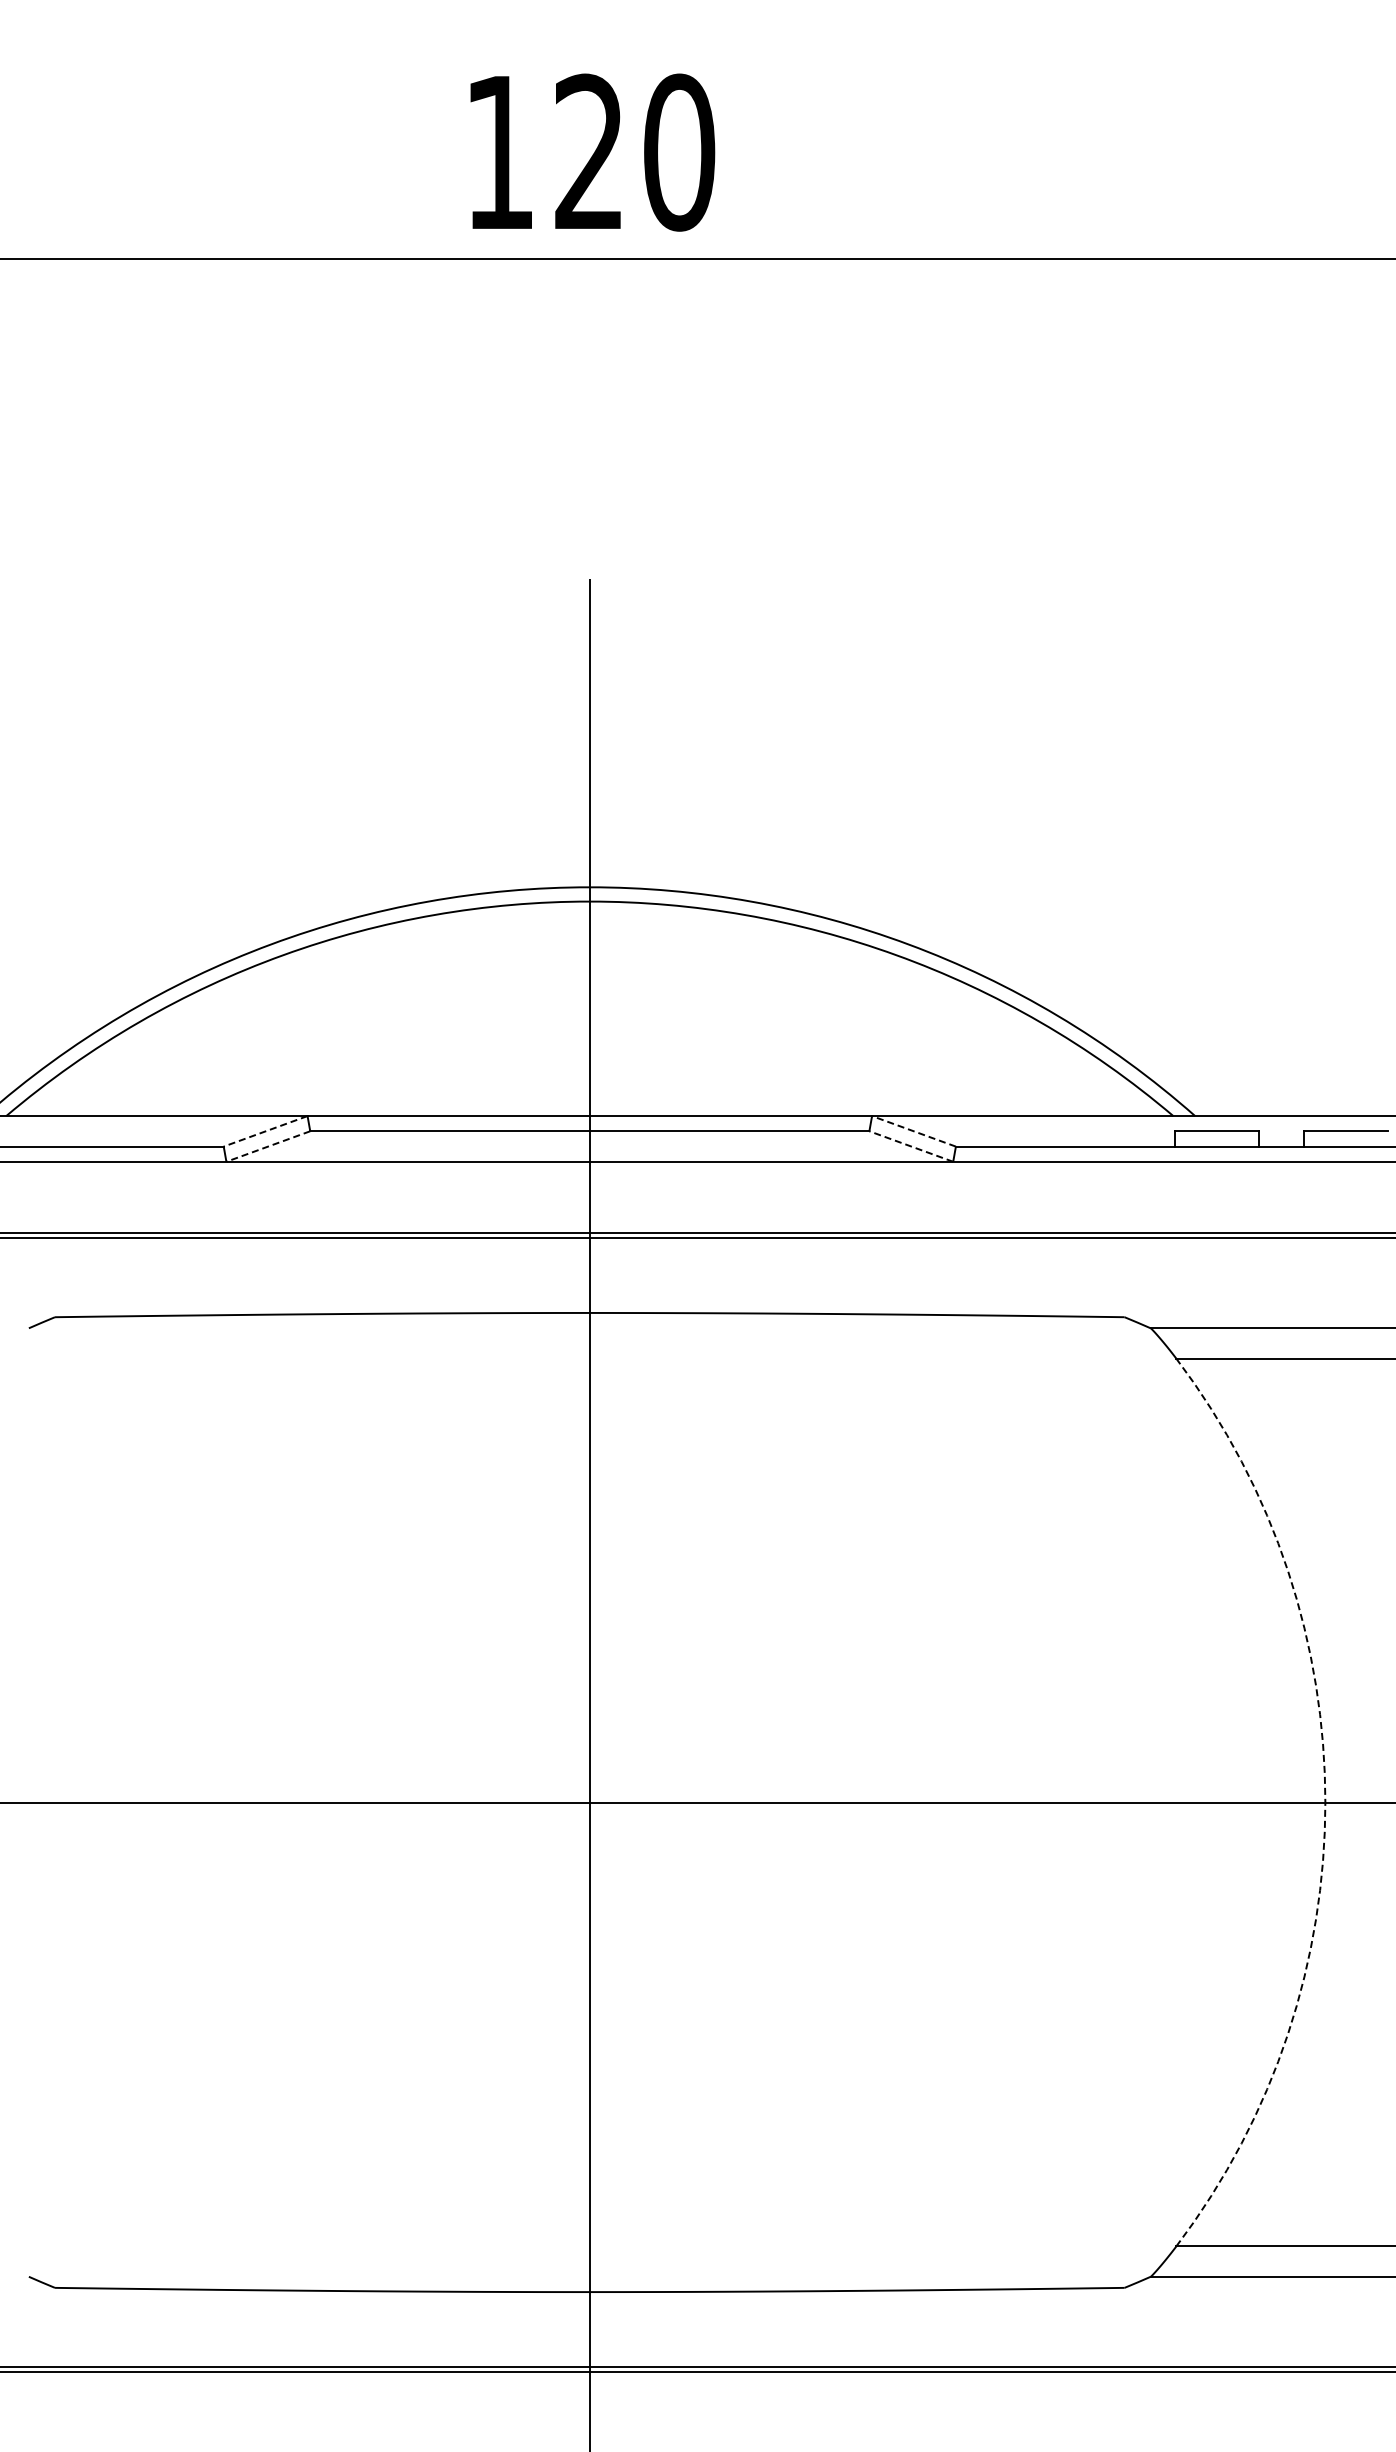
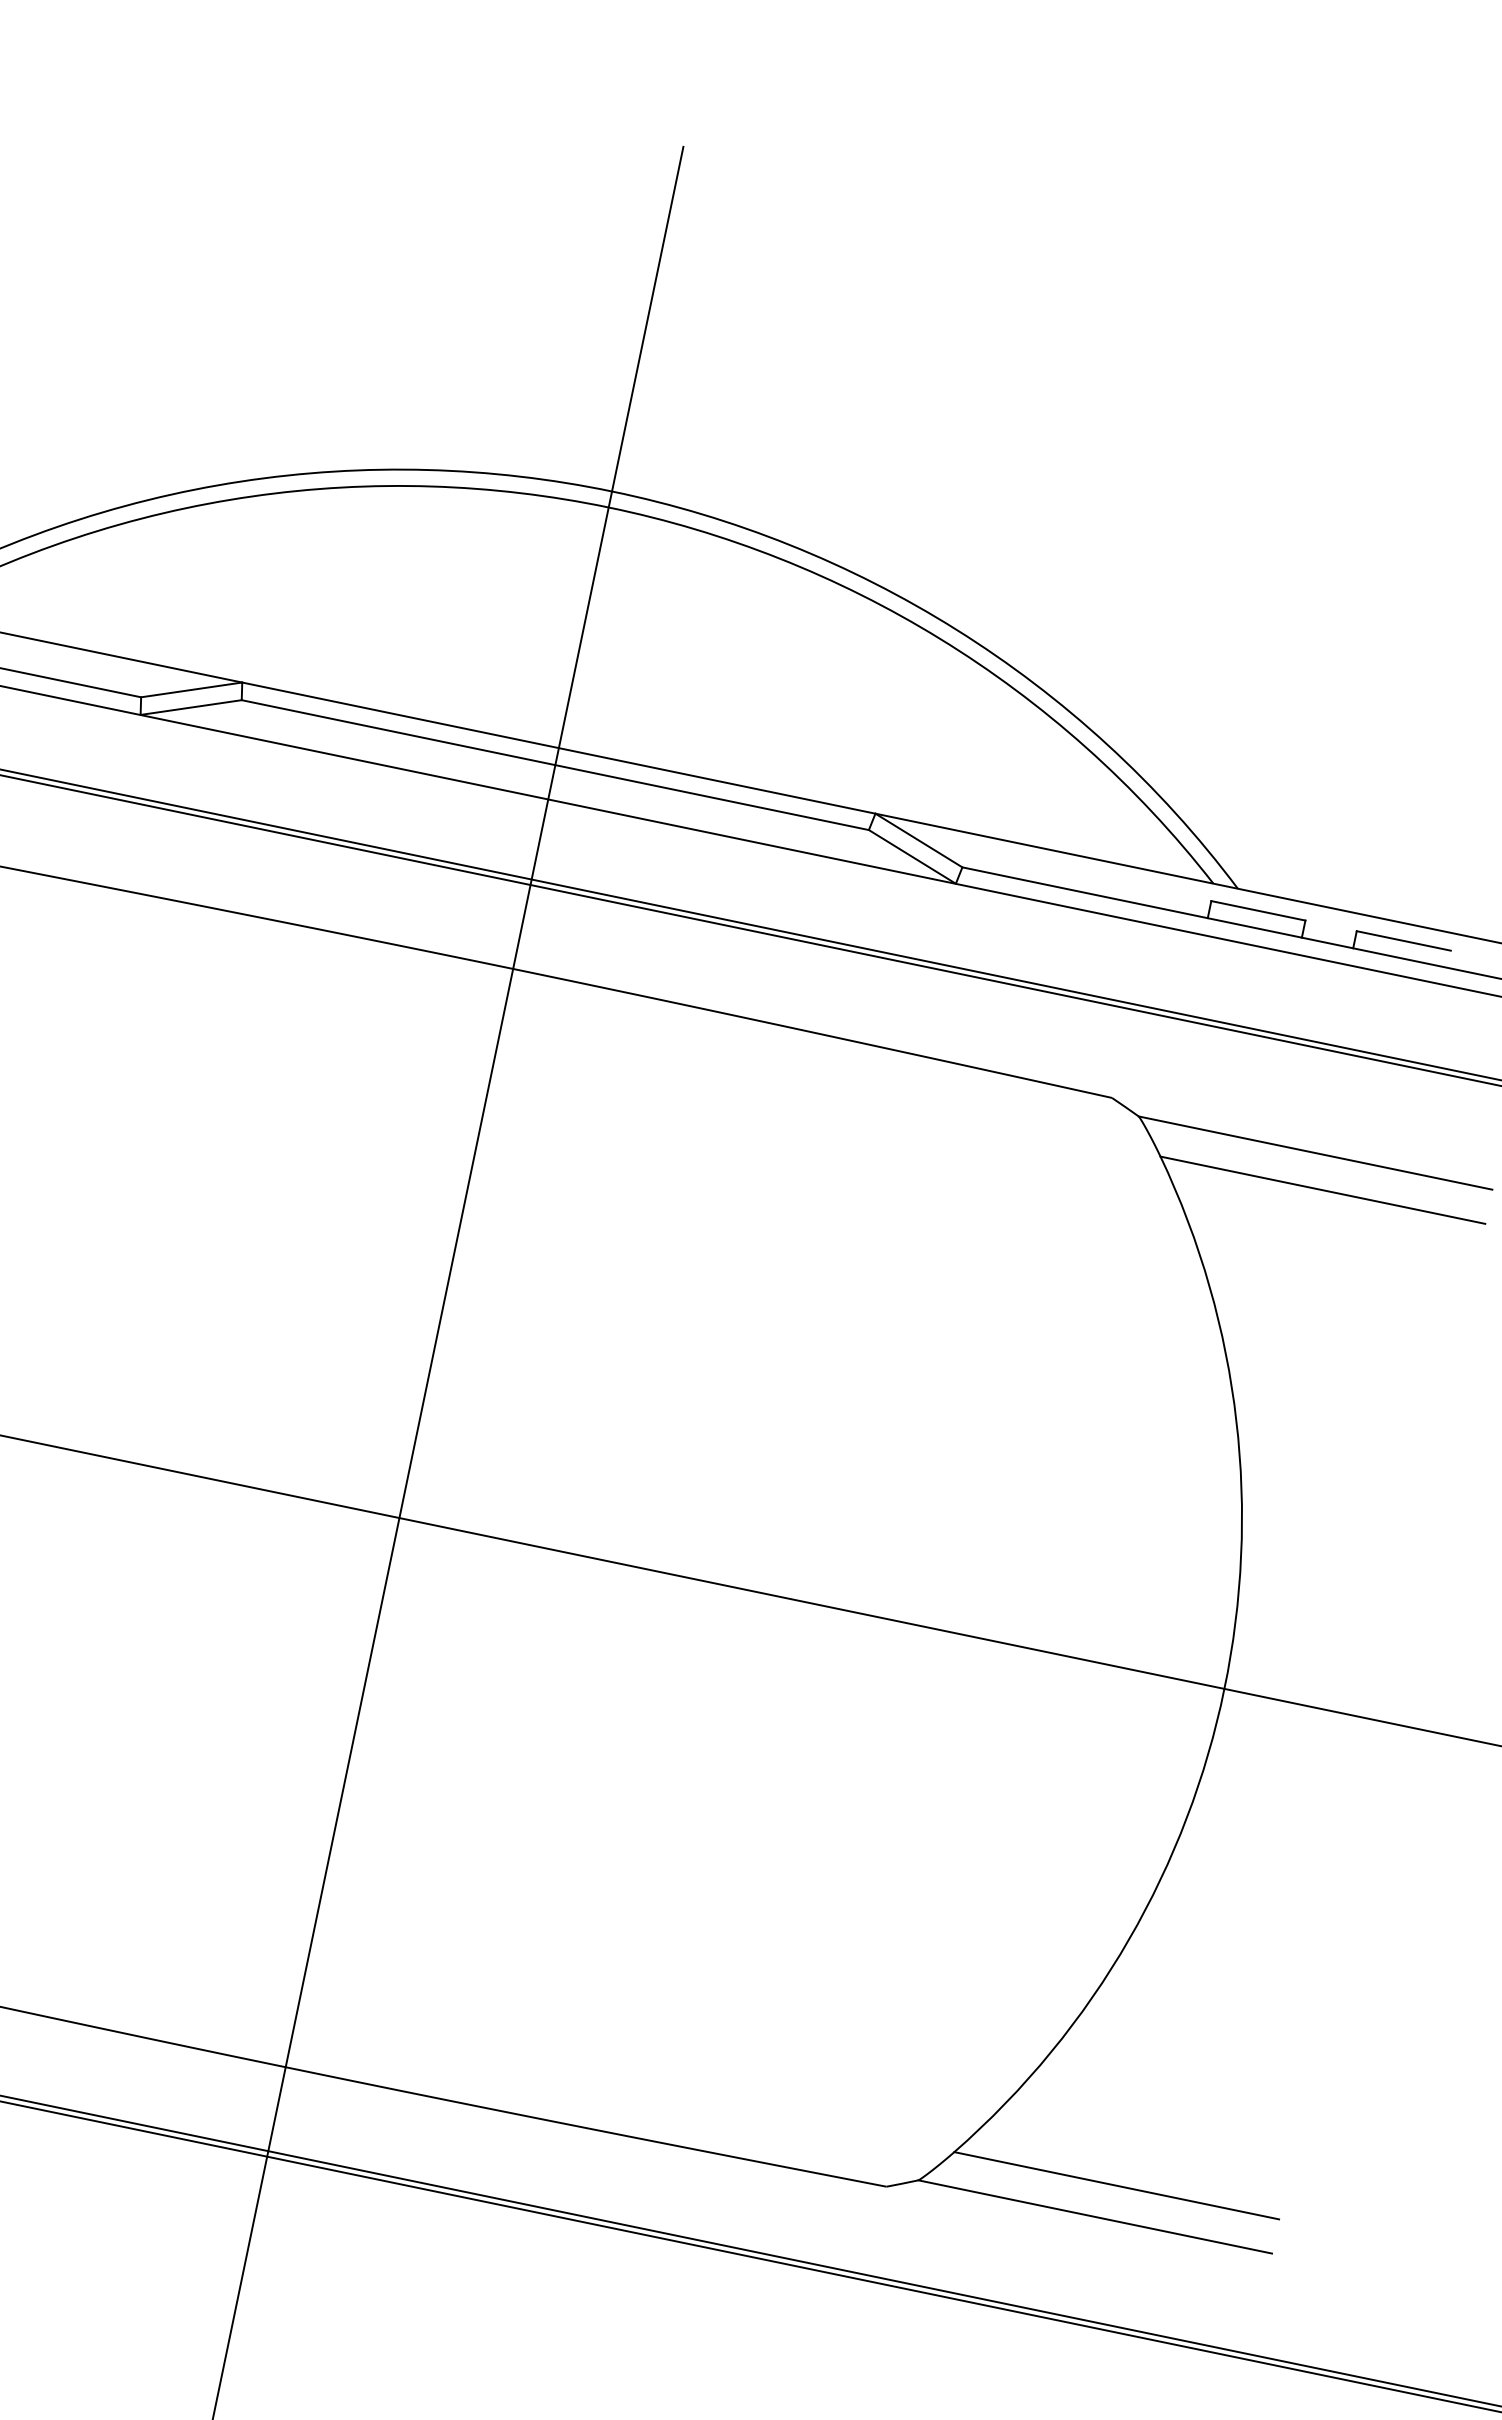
line: (265, 1131) -> (191, 690), dashed -> solid
line: (914, 1131) -> (919, 840), dashed -> solid
line: (268, 1146) -> (191, 707), dashed -> solid
line: (911, 1146) -> (912, 856), dashed -> solid
arc: (1325, 1802) -> (1224, 1688), dashed -> solid

